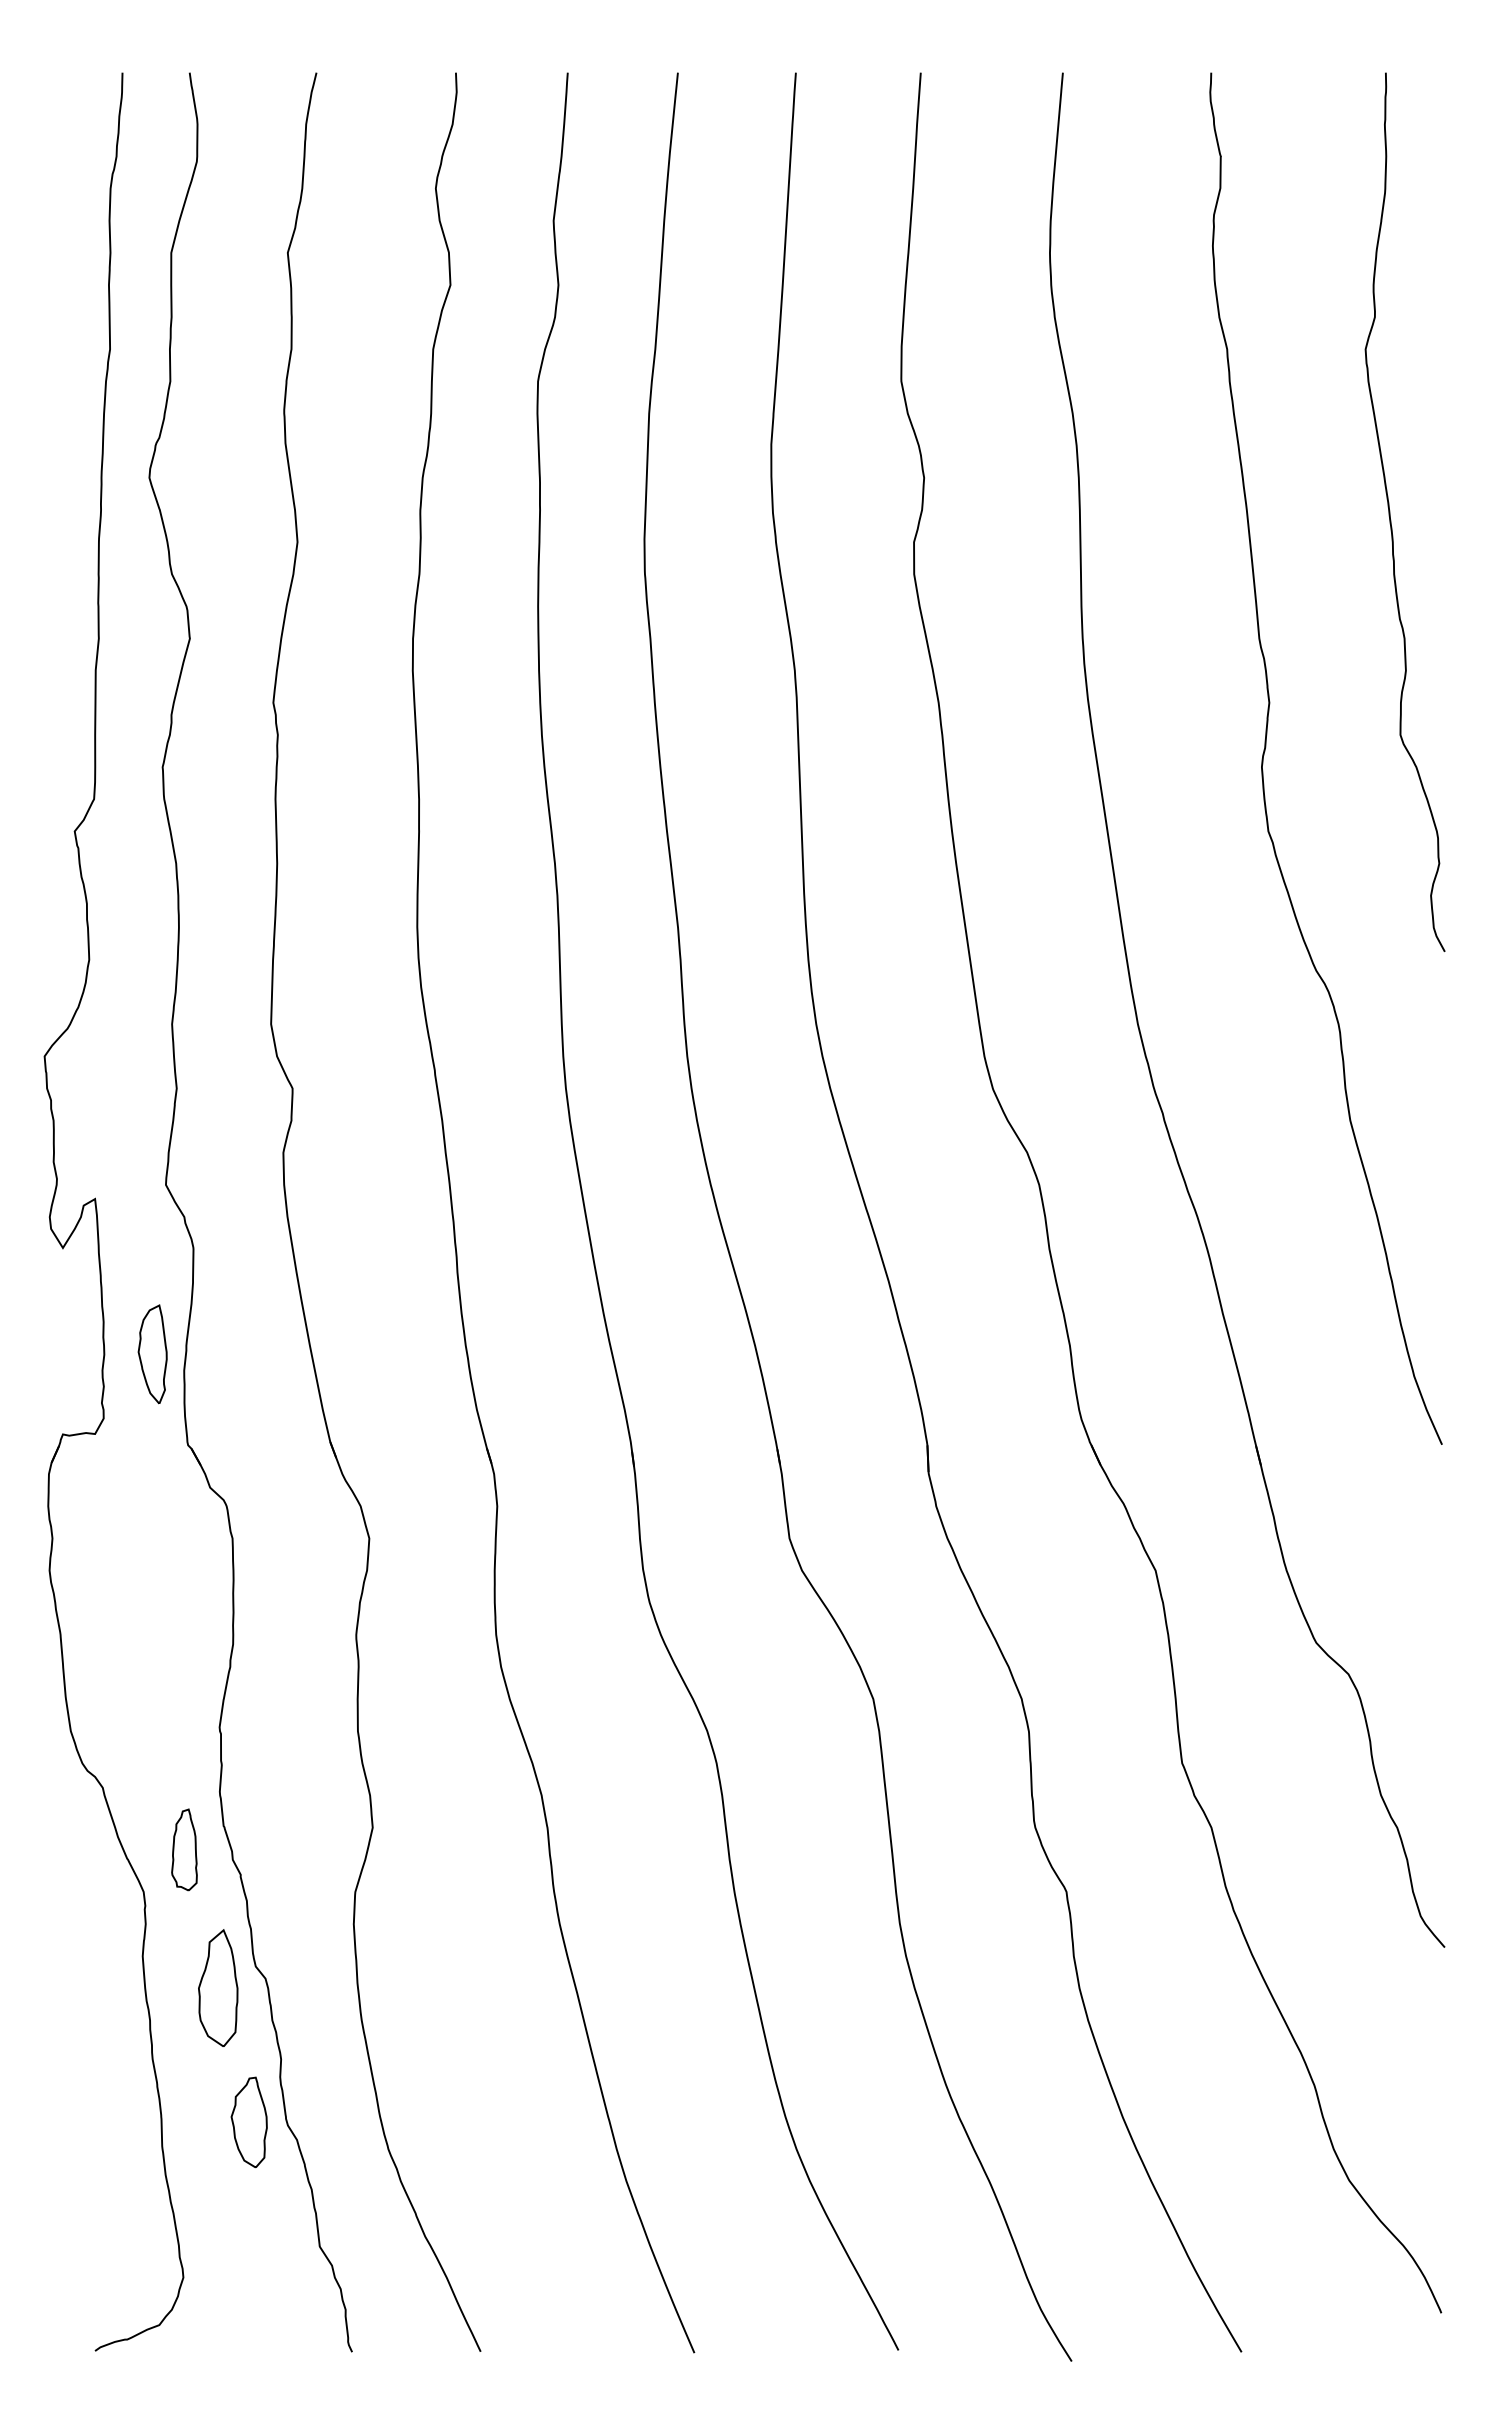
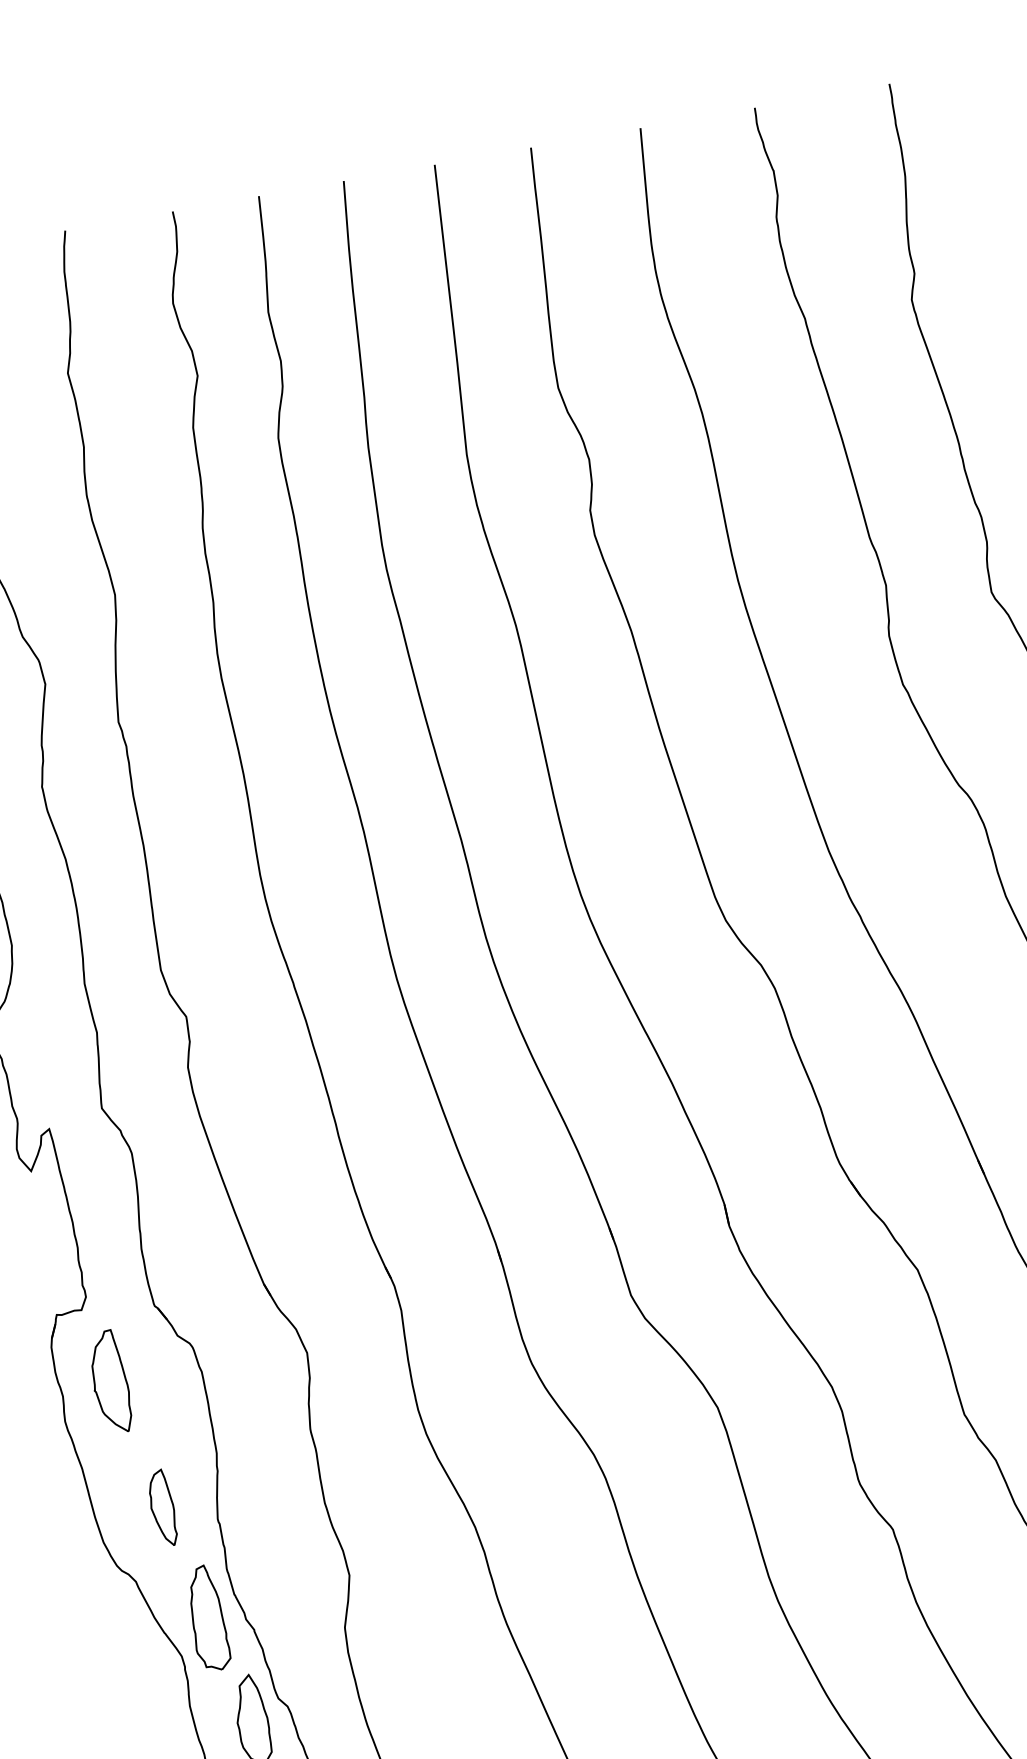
part: (152, 1354) -> (162, 1508), moved
part: (114, 1530) -> (109, 1381), added
part: (184, 1849) -> (207, 1618), size x1.67

